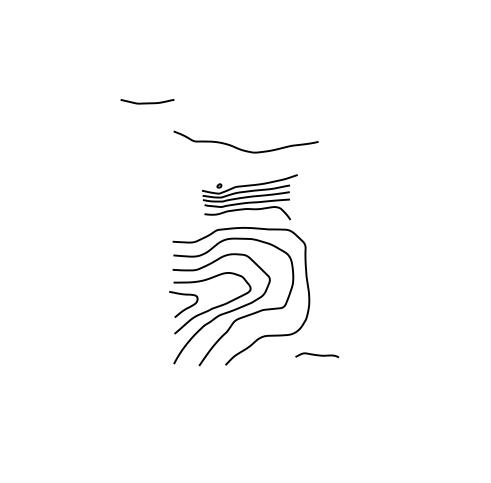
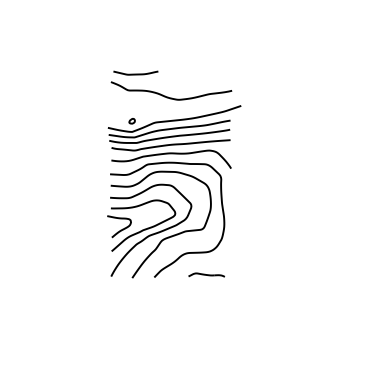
curve: (147, 102) -> (135, 73), moved
part: (249, 197) -> (174, 137), size x1.67
part: (317, 355) -> (206, 275), moved

